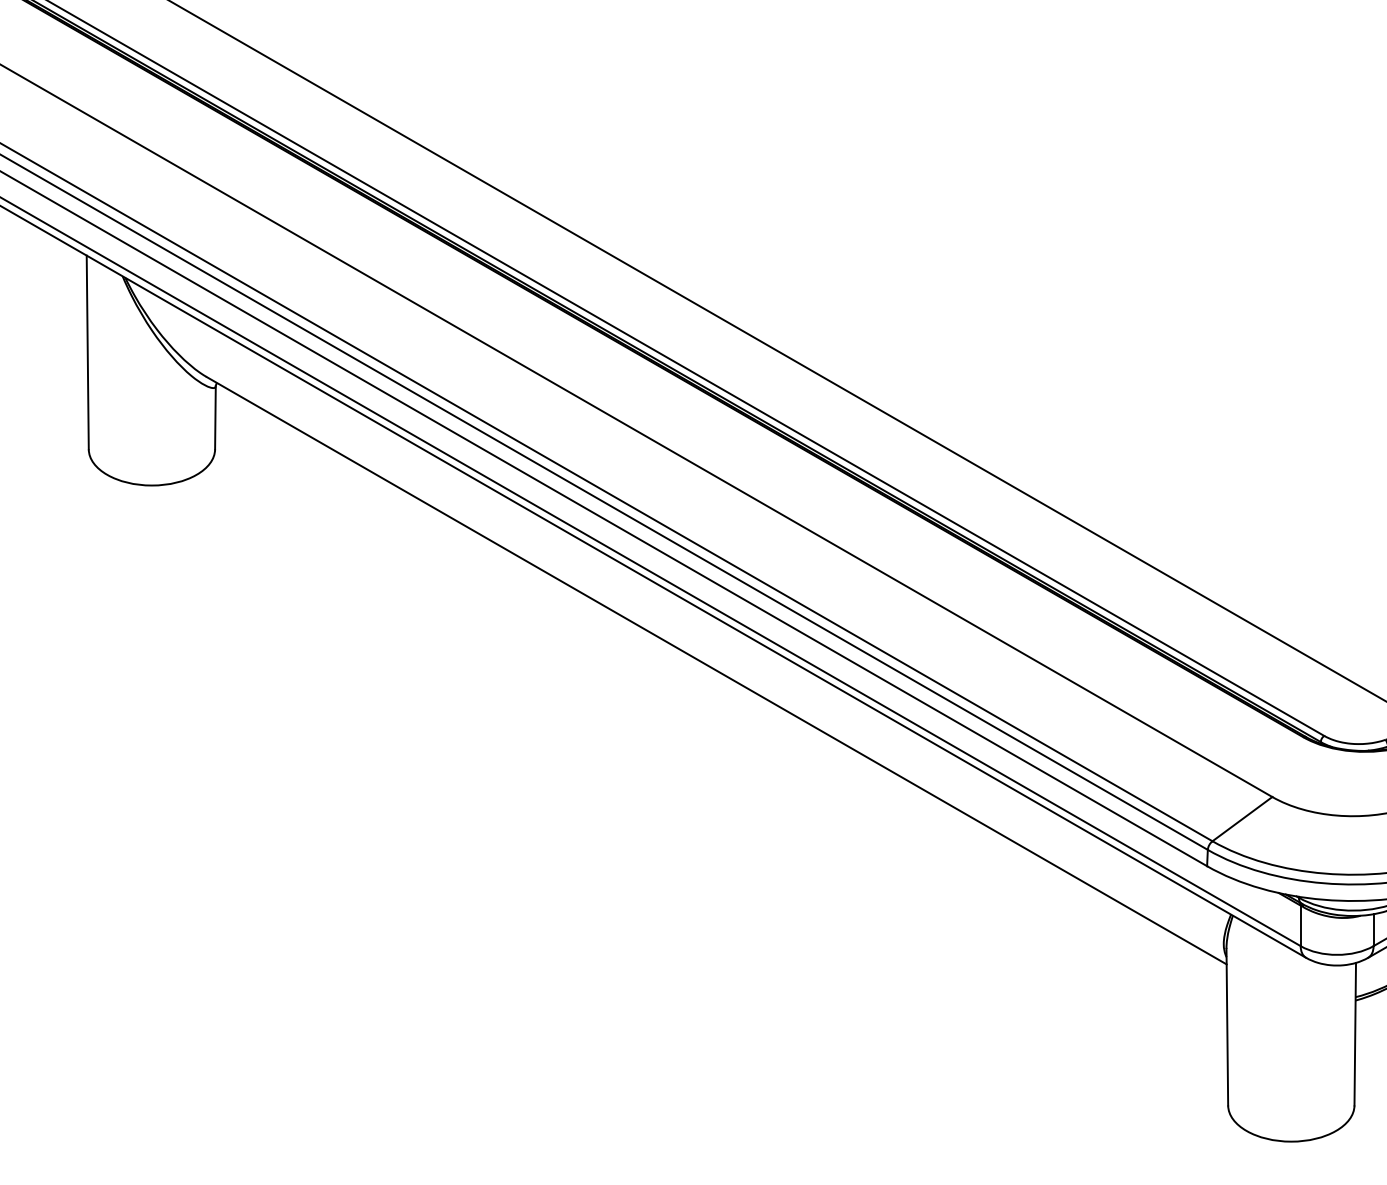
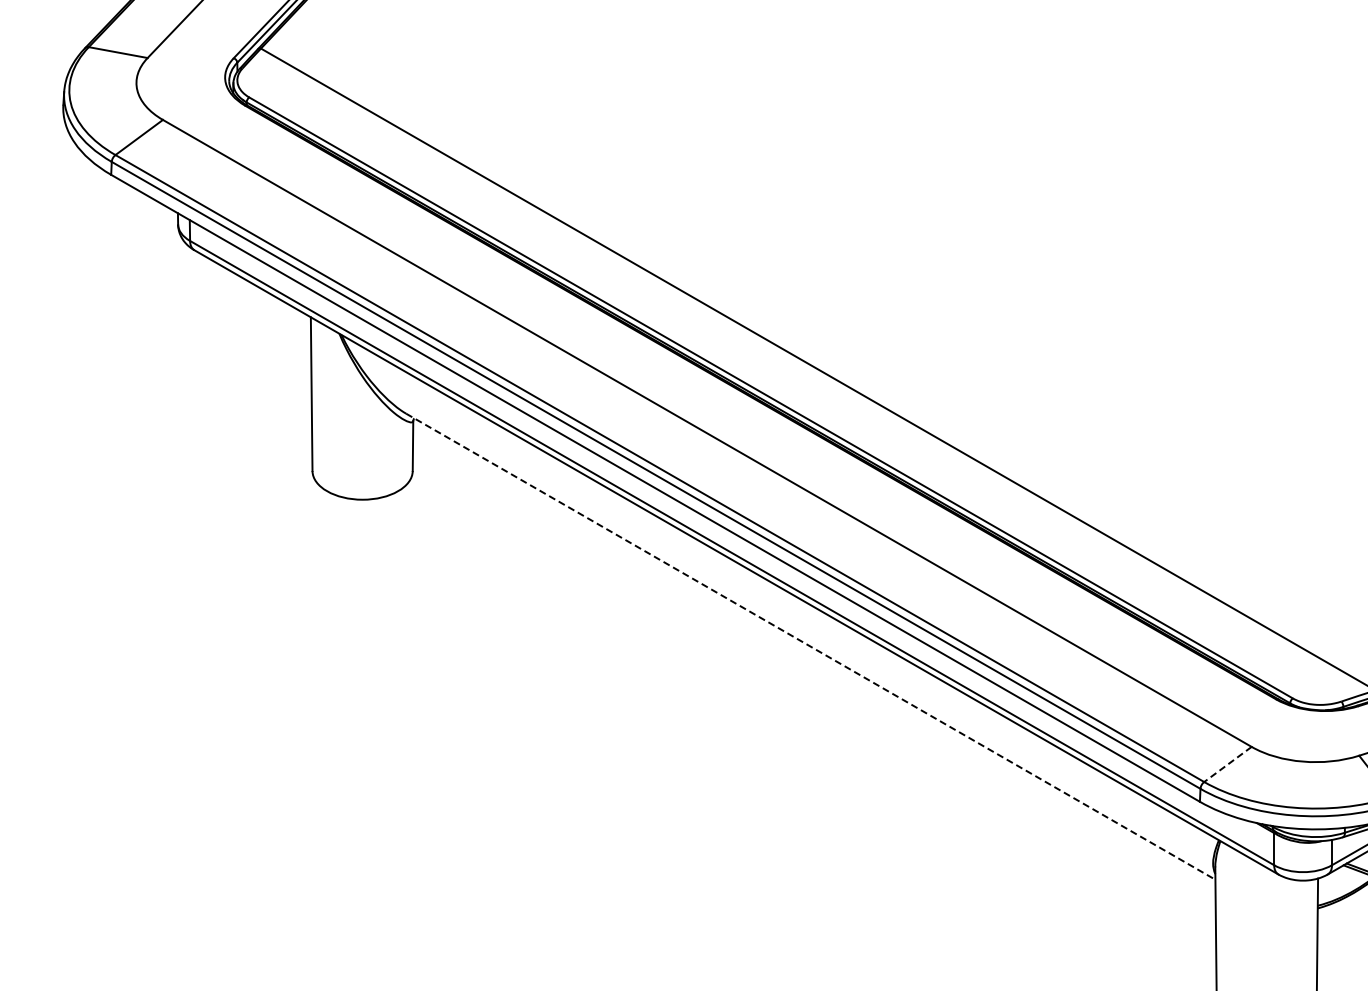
line: (716, 670) -> (810, 646), solid -> dashed
line: (1241, 819) -> (1227, 764), solid -> dashed

